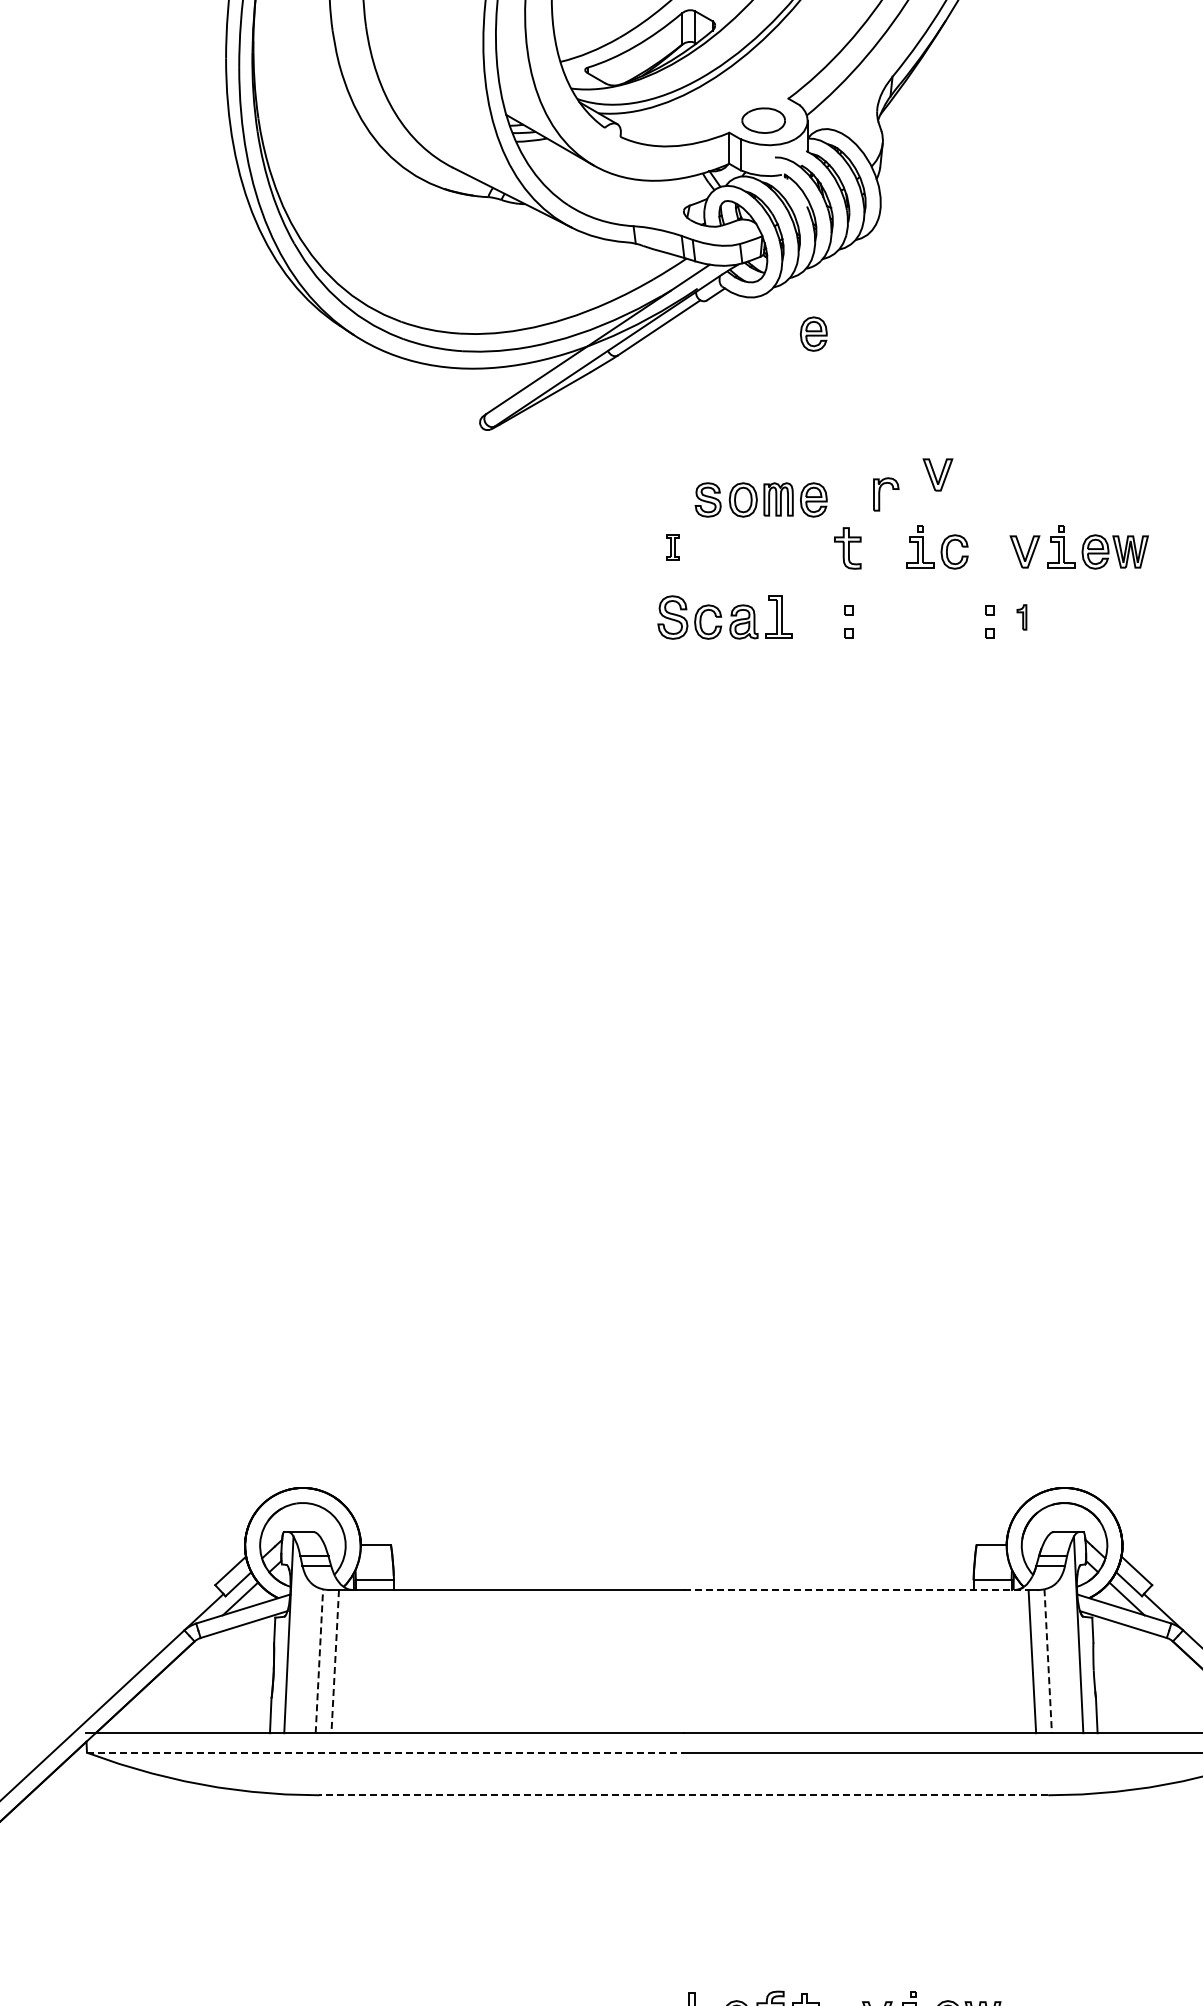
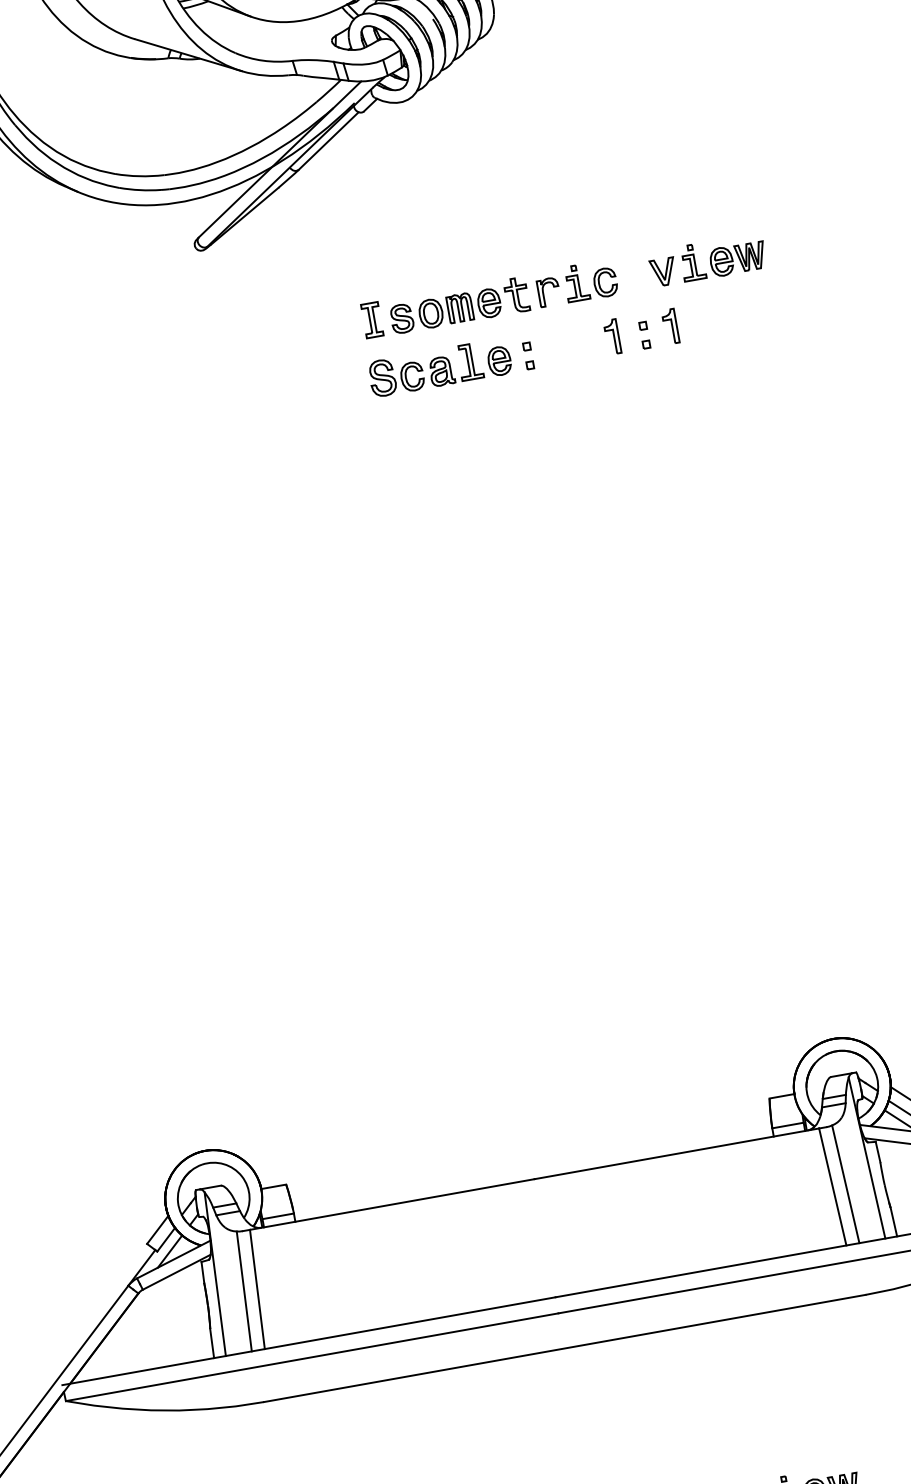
part: (813, 333) -> (499, 360), moved
part: (937, 474) -> (579, 221), removed
part: (886, 494) -> (549, 292), moved
part: (760, 499) -> (445, 310), moved
part: (672, 547) -> (371, 320), size x1.67
part: (951, 617) -> (612, 337), added
part: (1021, 617) -> (670, 326), size x1.67
line: (856, 1590) -> (677, 1154), dashed -> solid
line: (319, 1660) -> (244, 1290), dashed -> solid
line: (335, 1661) -> (257, 1289), dashed -> solid
line: (1048, 1661) -> (846, 1184), dashed -> solid
line: (385, 1752) -> (312, 1357), dashed -> solid
line: (683, 1795) -> (564, 1348), dashed -> solid

